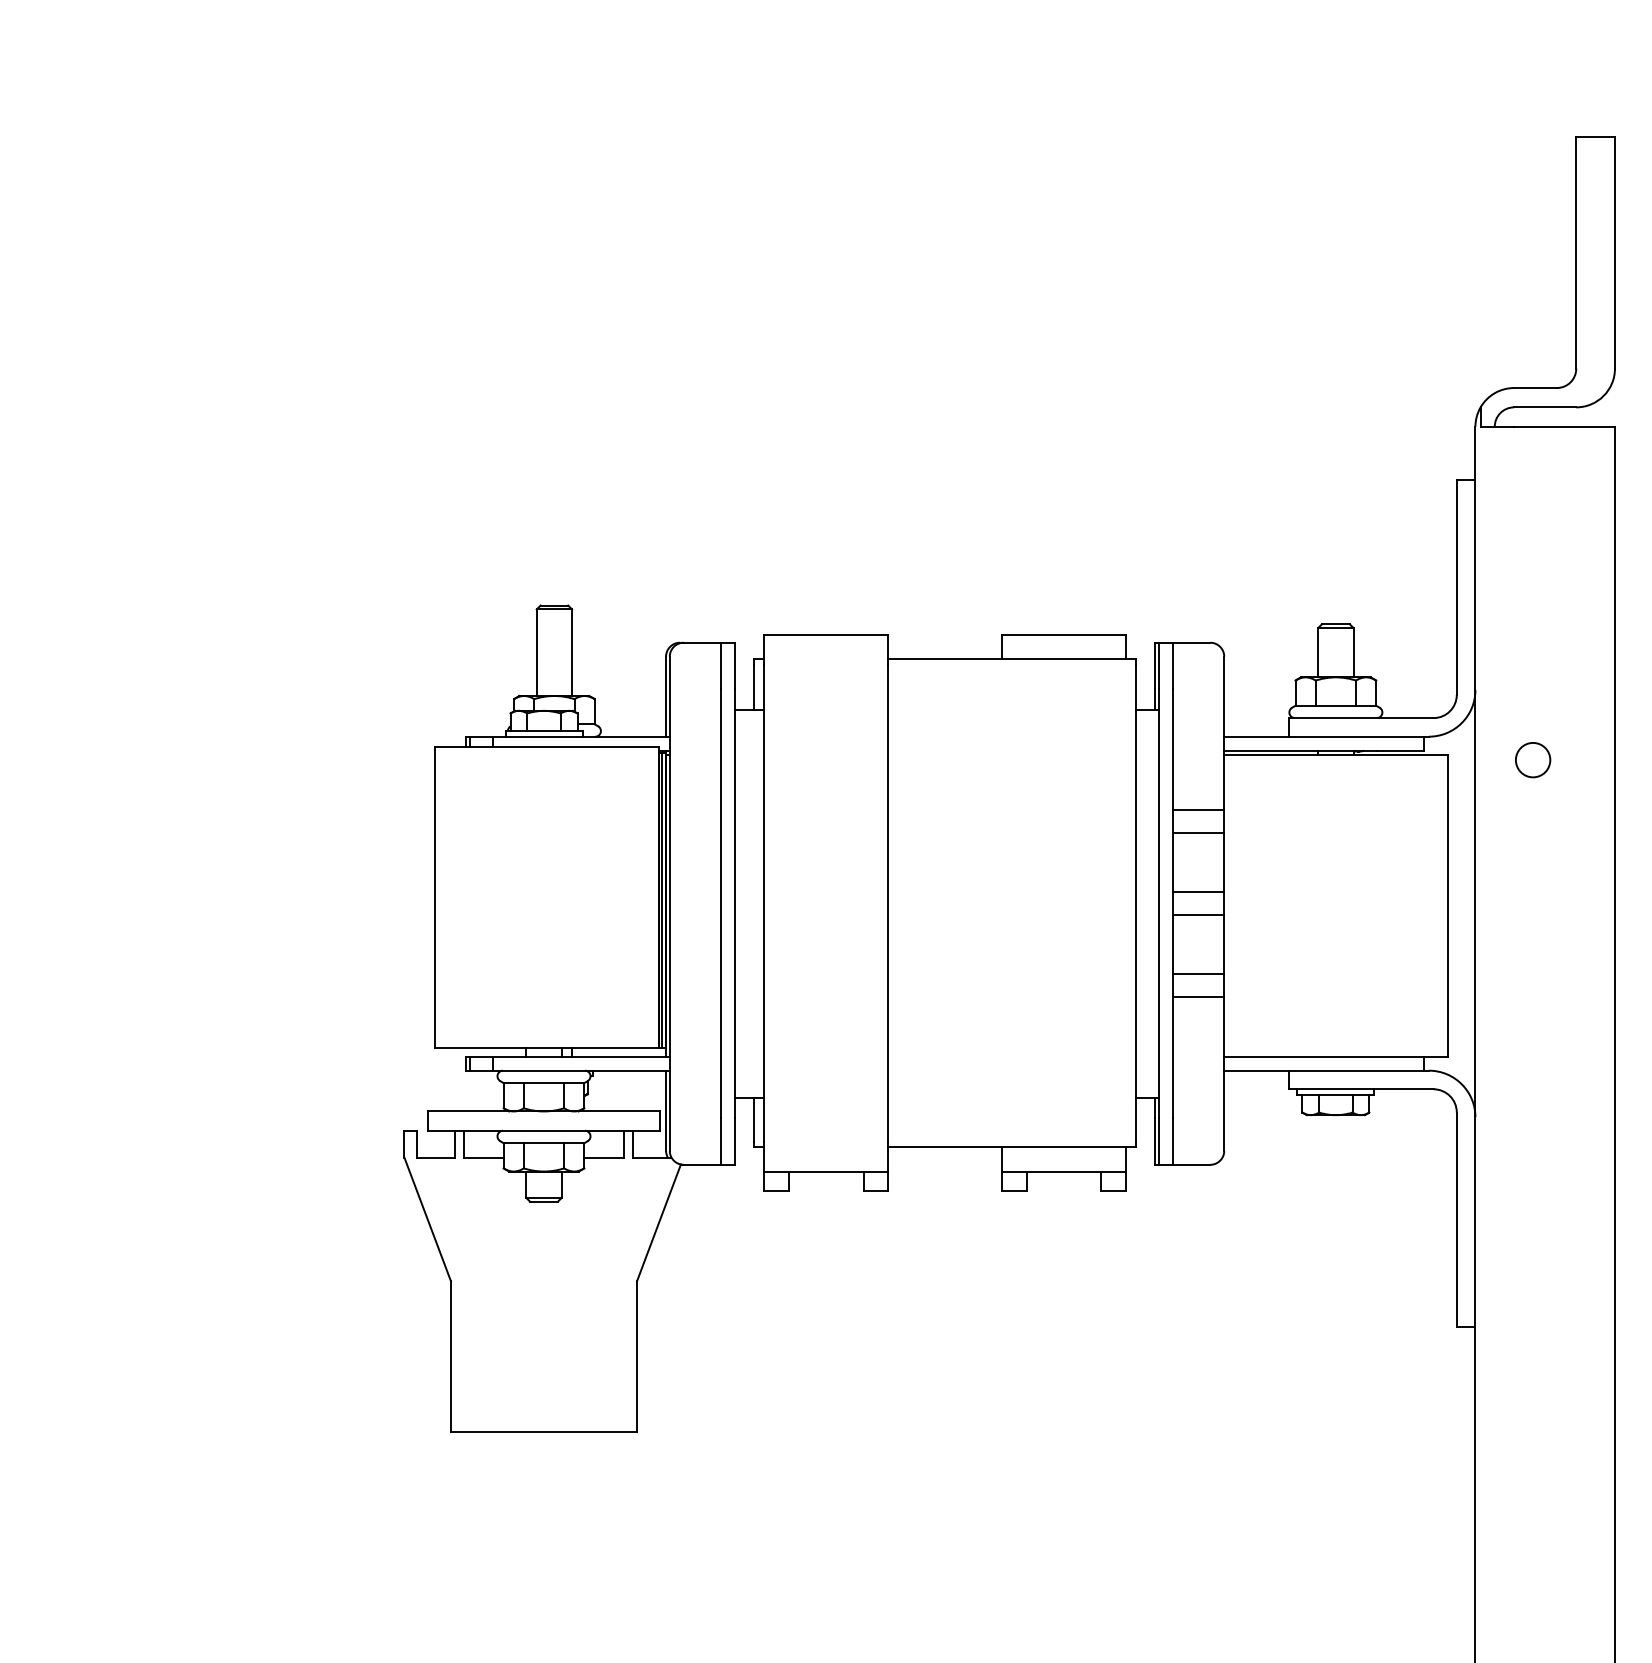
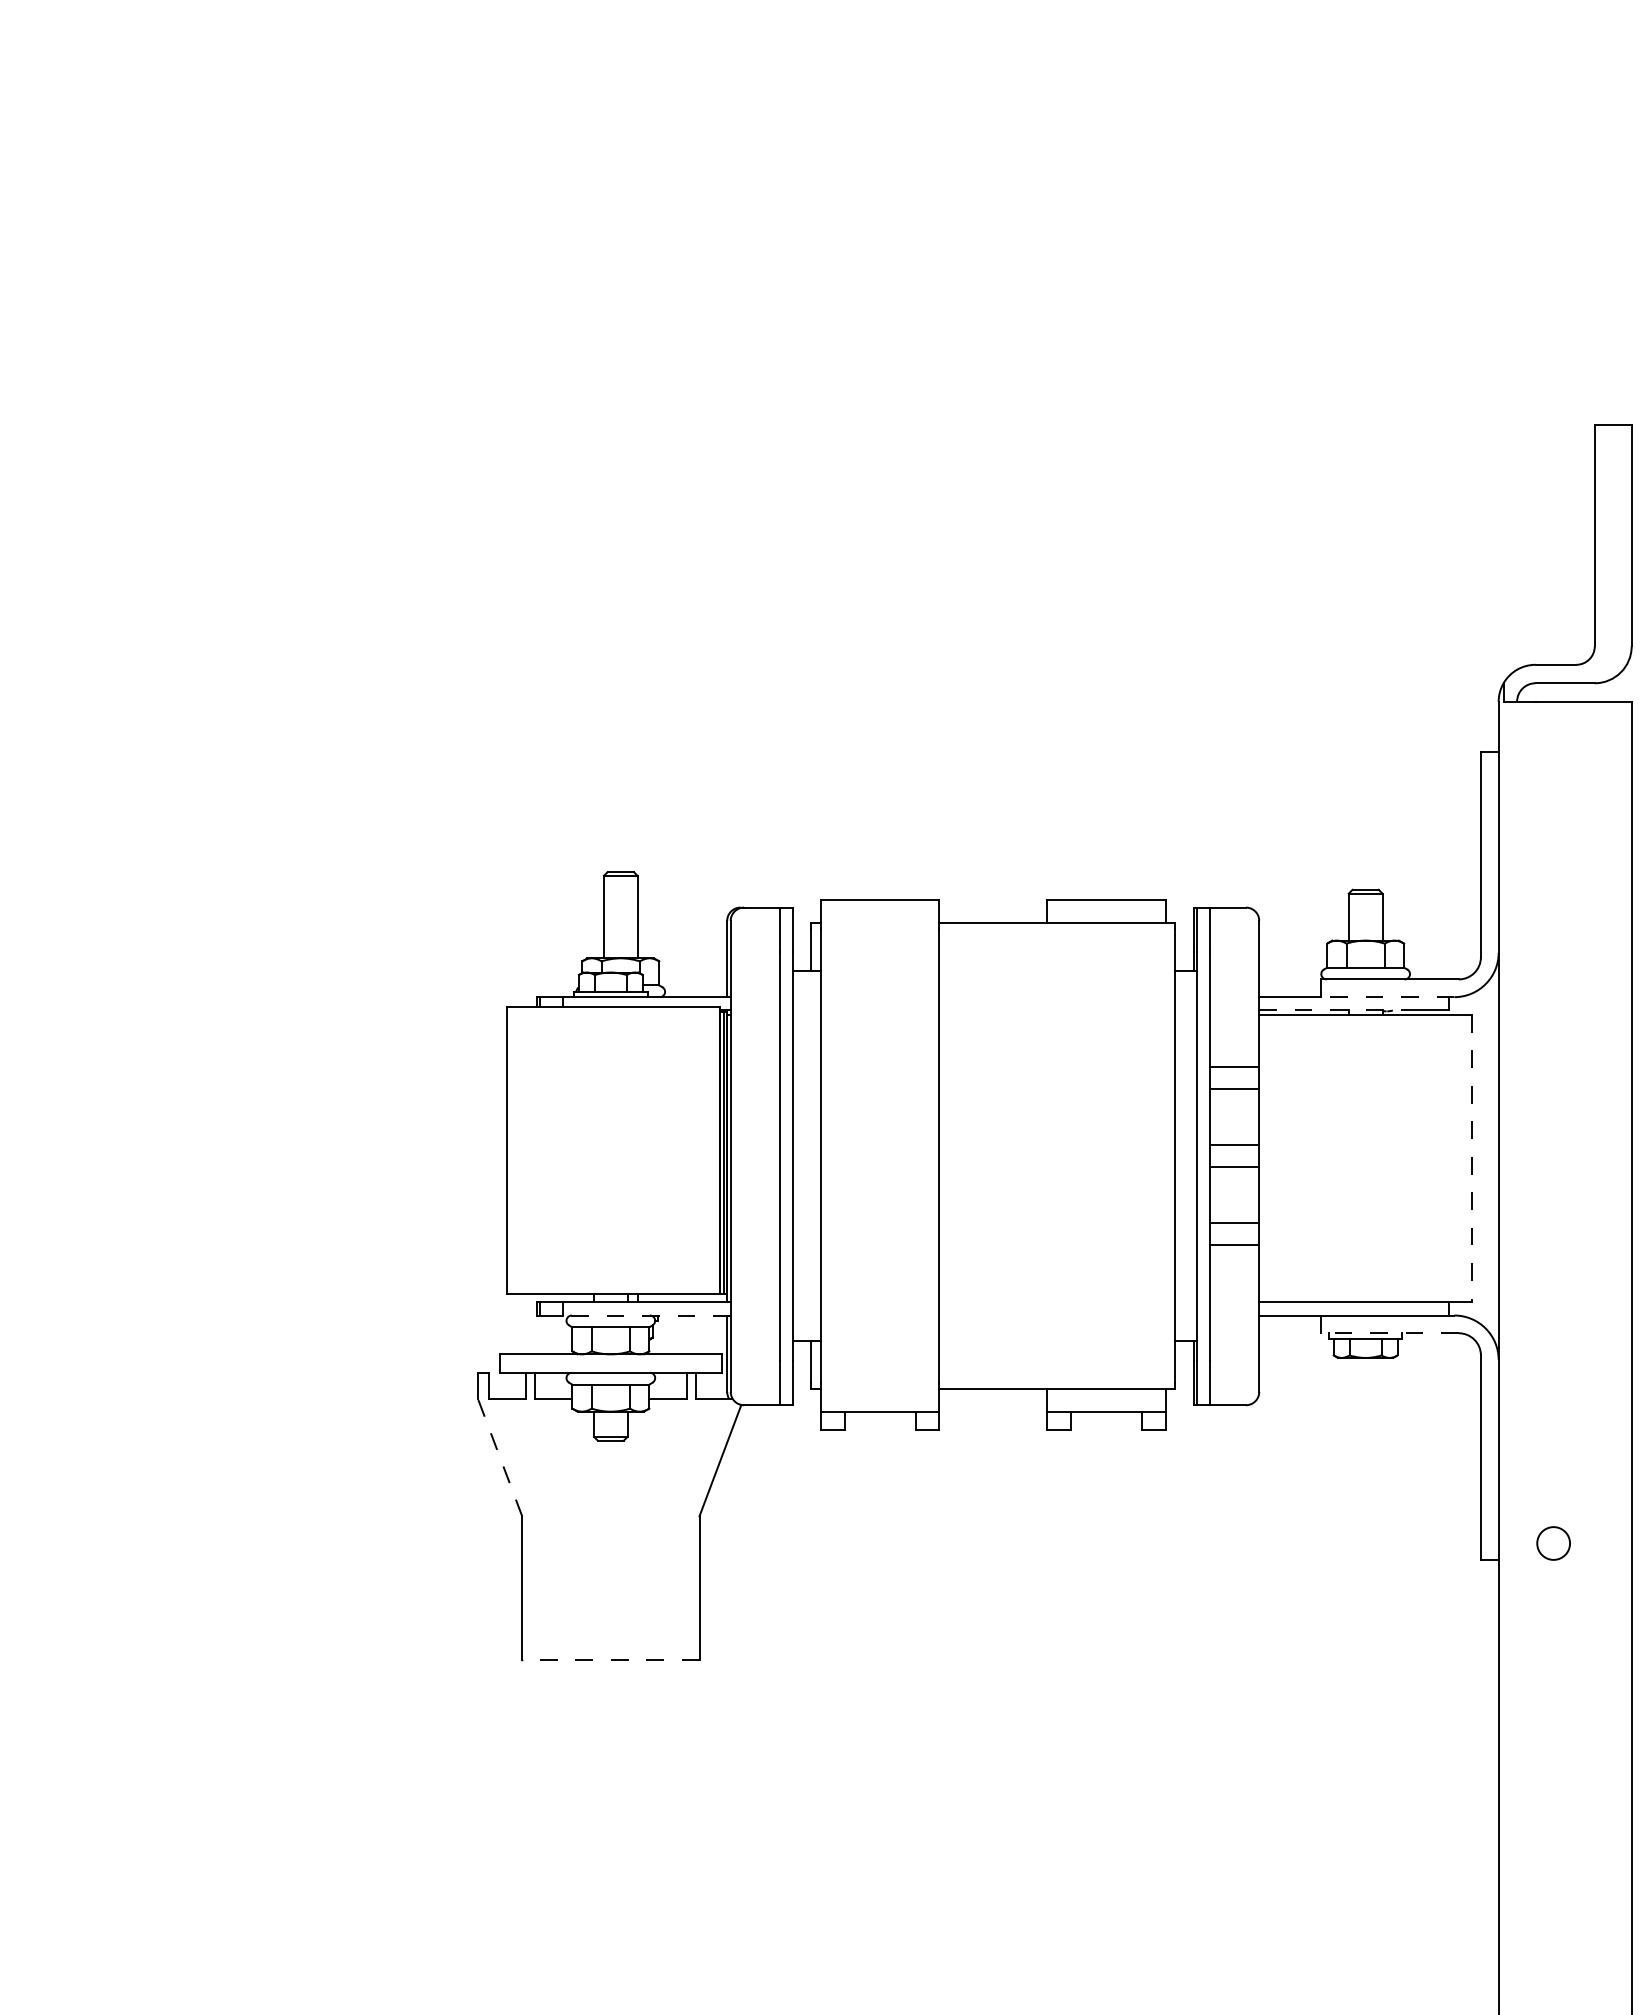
line: (1358, 737) -> (1387, 997), solid -> dashed
line: (1301, 750) -> (1332, 1010), solid -> dashed
circle: (1532, 760) -> (1553, 1543), moved
line: (1447, 905) -> (1472, 1158), solid -> dashed
line: (581, 1070) -> (646, 1315), solid -> dashed
line: (1361, 1089) -> (1390, 1333), solid -> dashed
line: (428, 1219) -> (500, 1457), solid -> dashed
line: (543, 1431) -> (610, 1659), solid -> dashed

